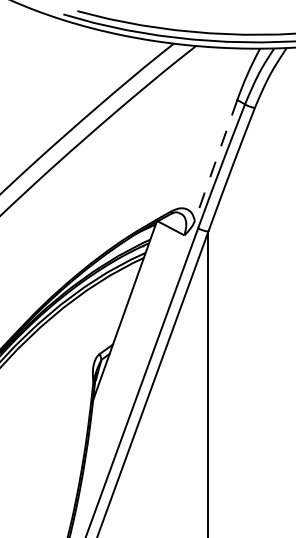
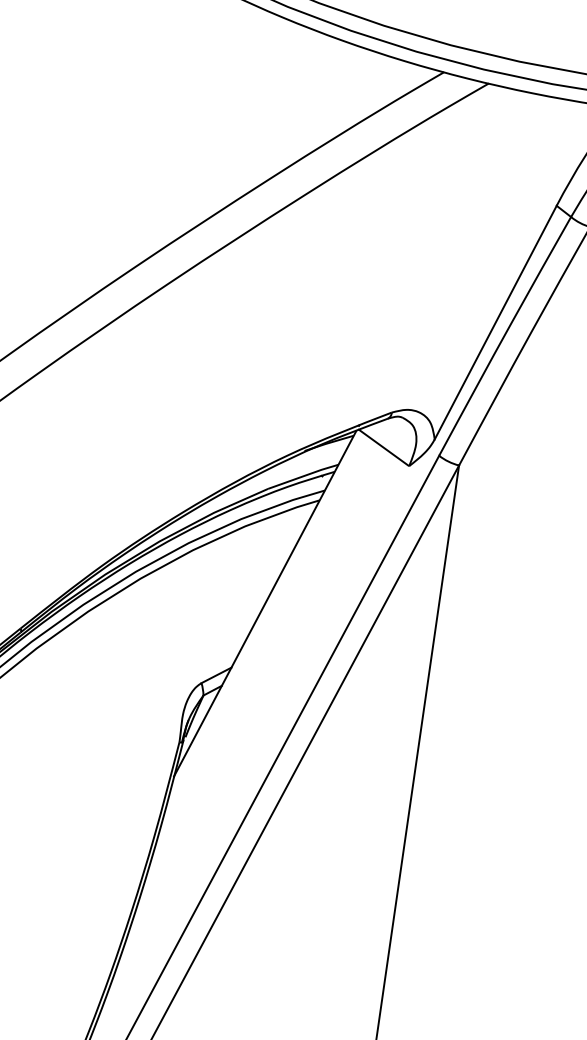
line: (215, 160) -> (494, 322), dashed -> solid

